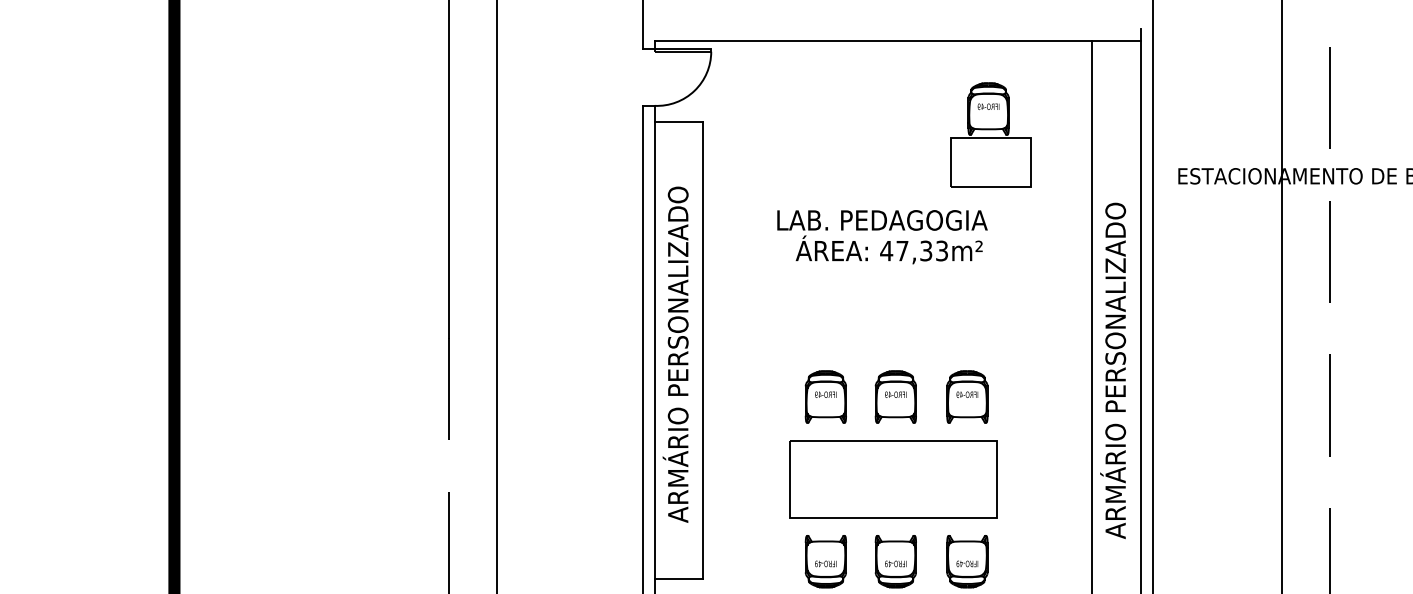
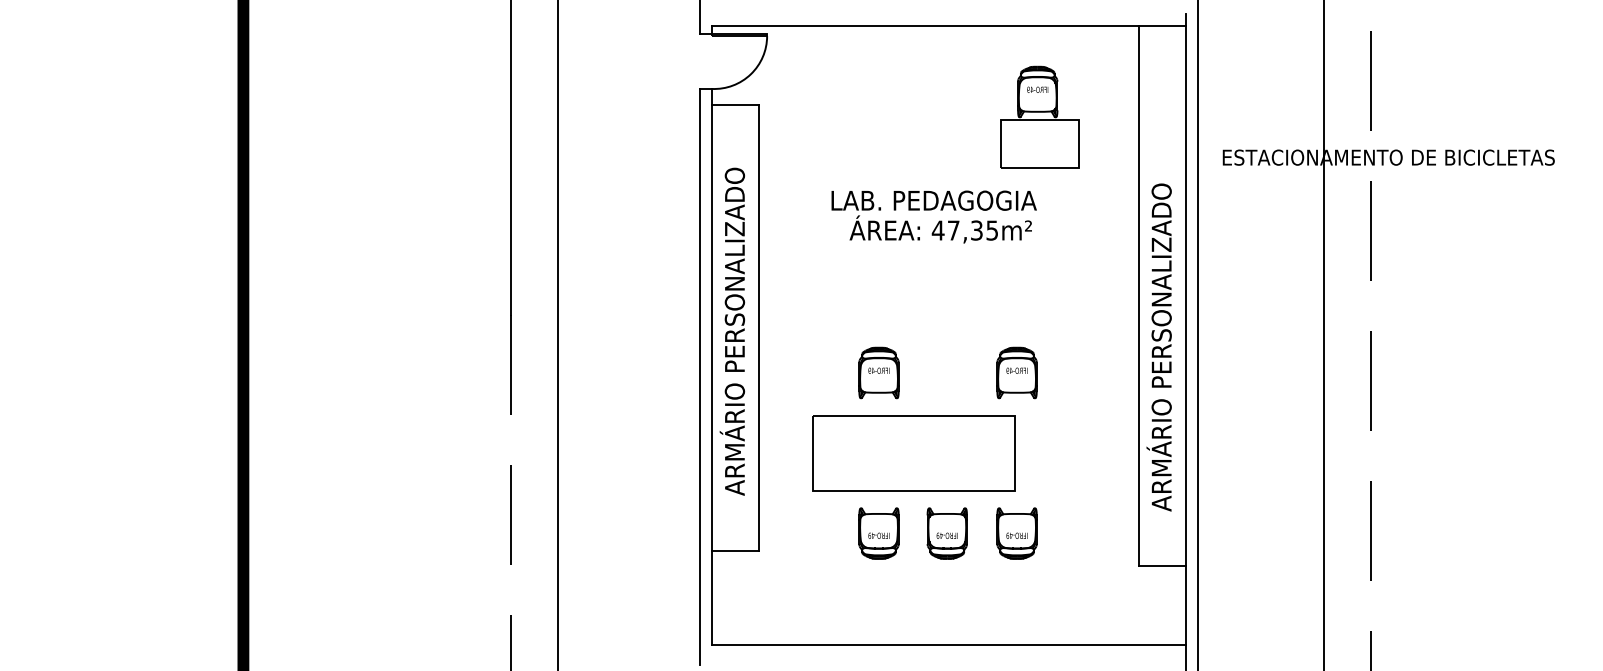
text: (942, 249) -> (992, 229), 47,33m² -> 47,35m²
part: (895, 396) -> (946, 372), removed
part: (893, 479) -> (913, 453), moved

